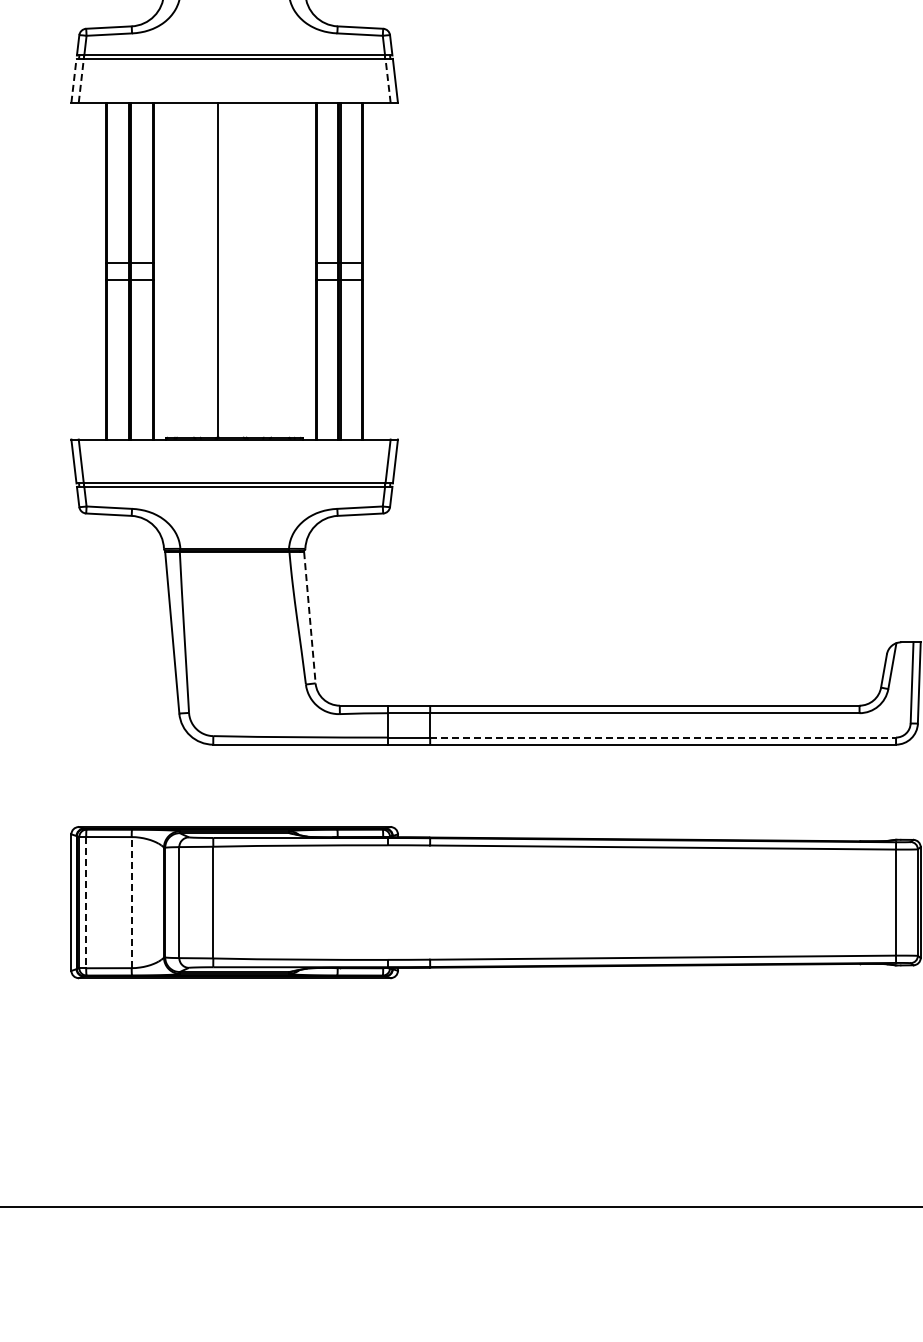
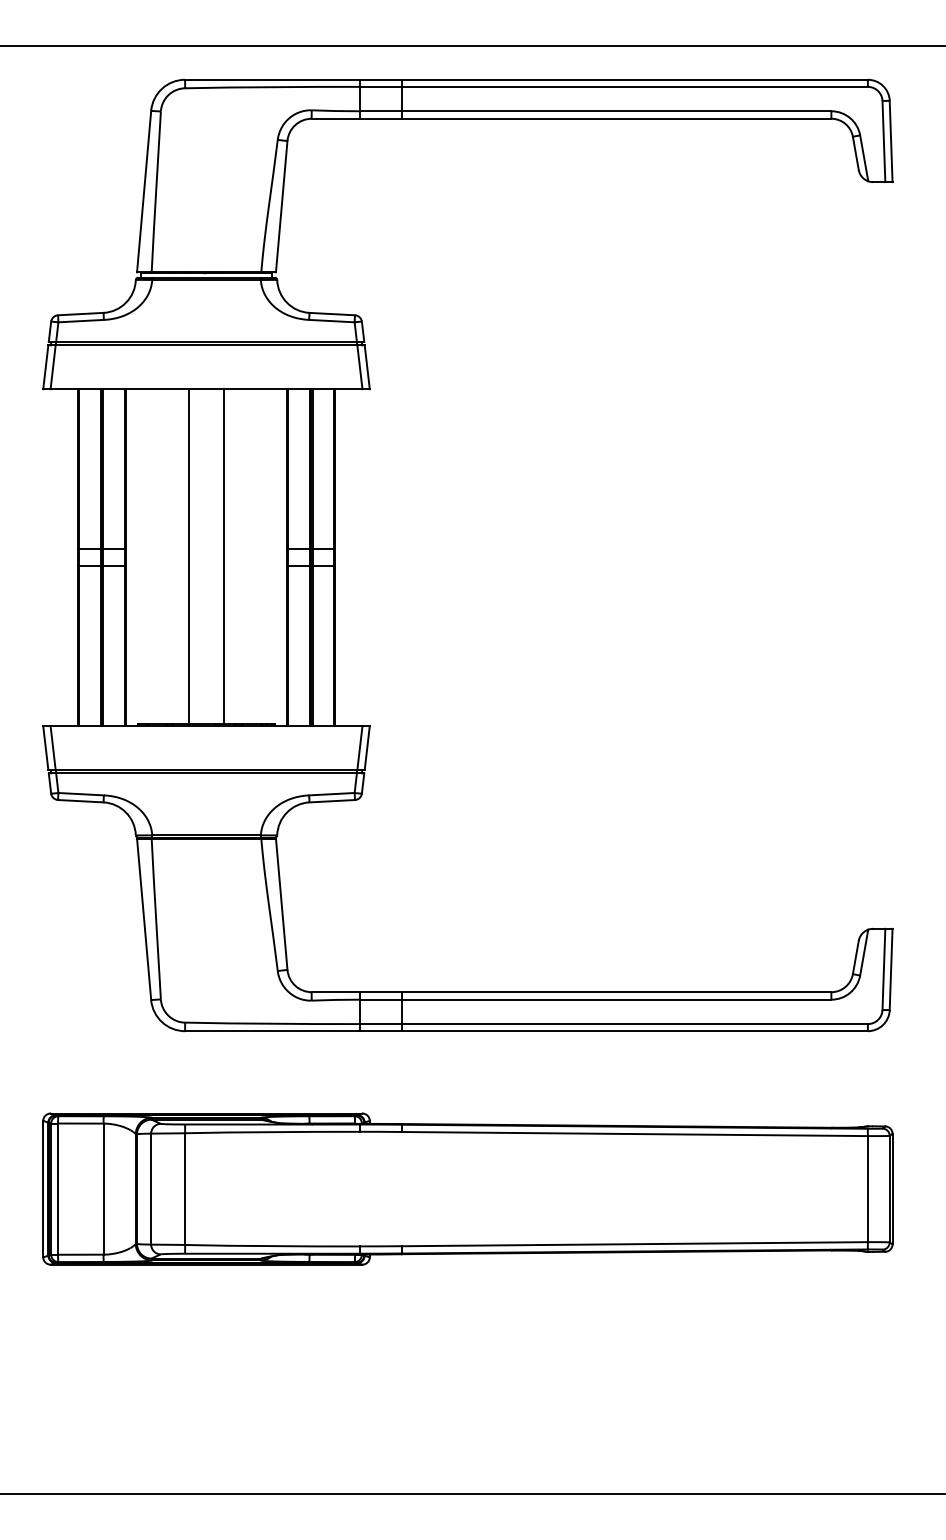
line: (73, 79) -> (45, 366), dashed -> solid
line: (81, 79) -> (53, 366), dashed -> solid
line: (387, 79) -> (359, 366), dashed -> solid
line: (251, 269) -> (223, 556), added
line: (309, 617) -> (281, 904), dashed -> solid
line: (662, 737) -> (634, 1024), dashed -> solid
line: (86, 902) -> (58, 1189), dashed -> solid
line: (131, 902) -> (103, 1189), dashed -> solid

